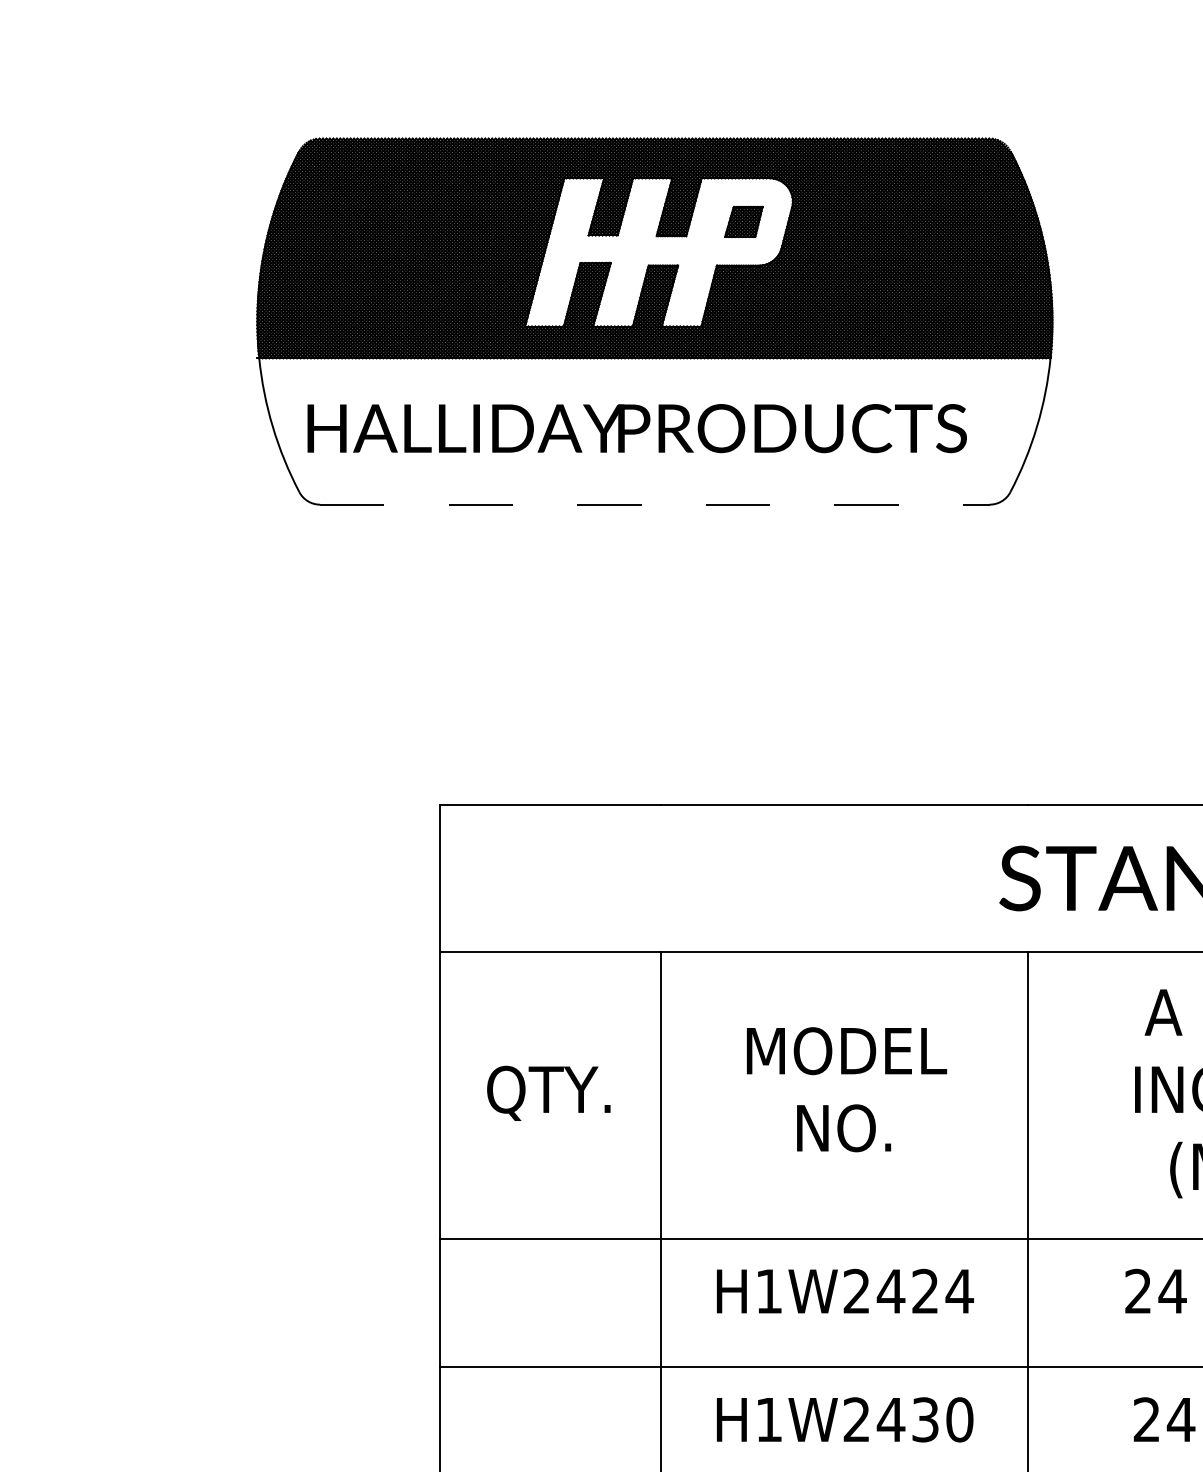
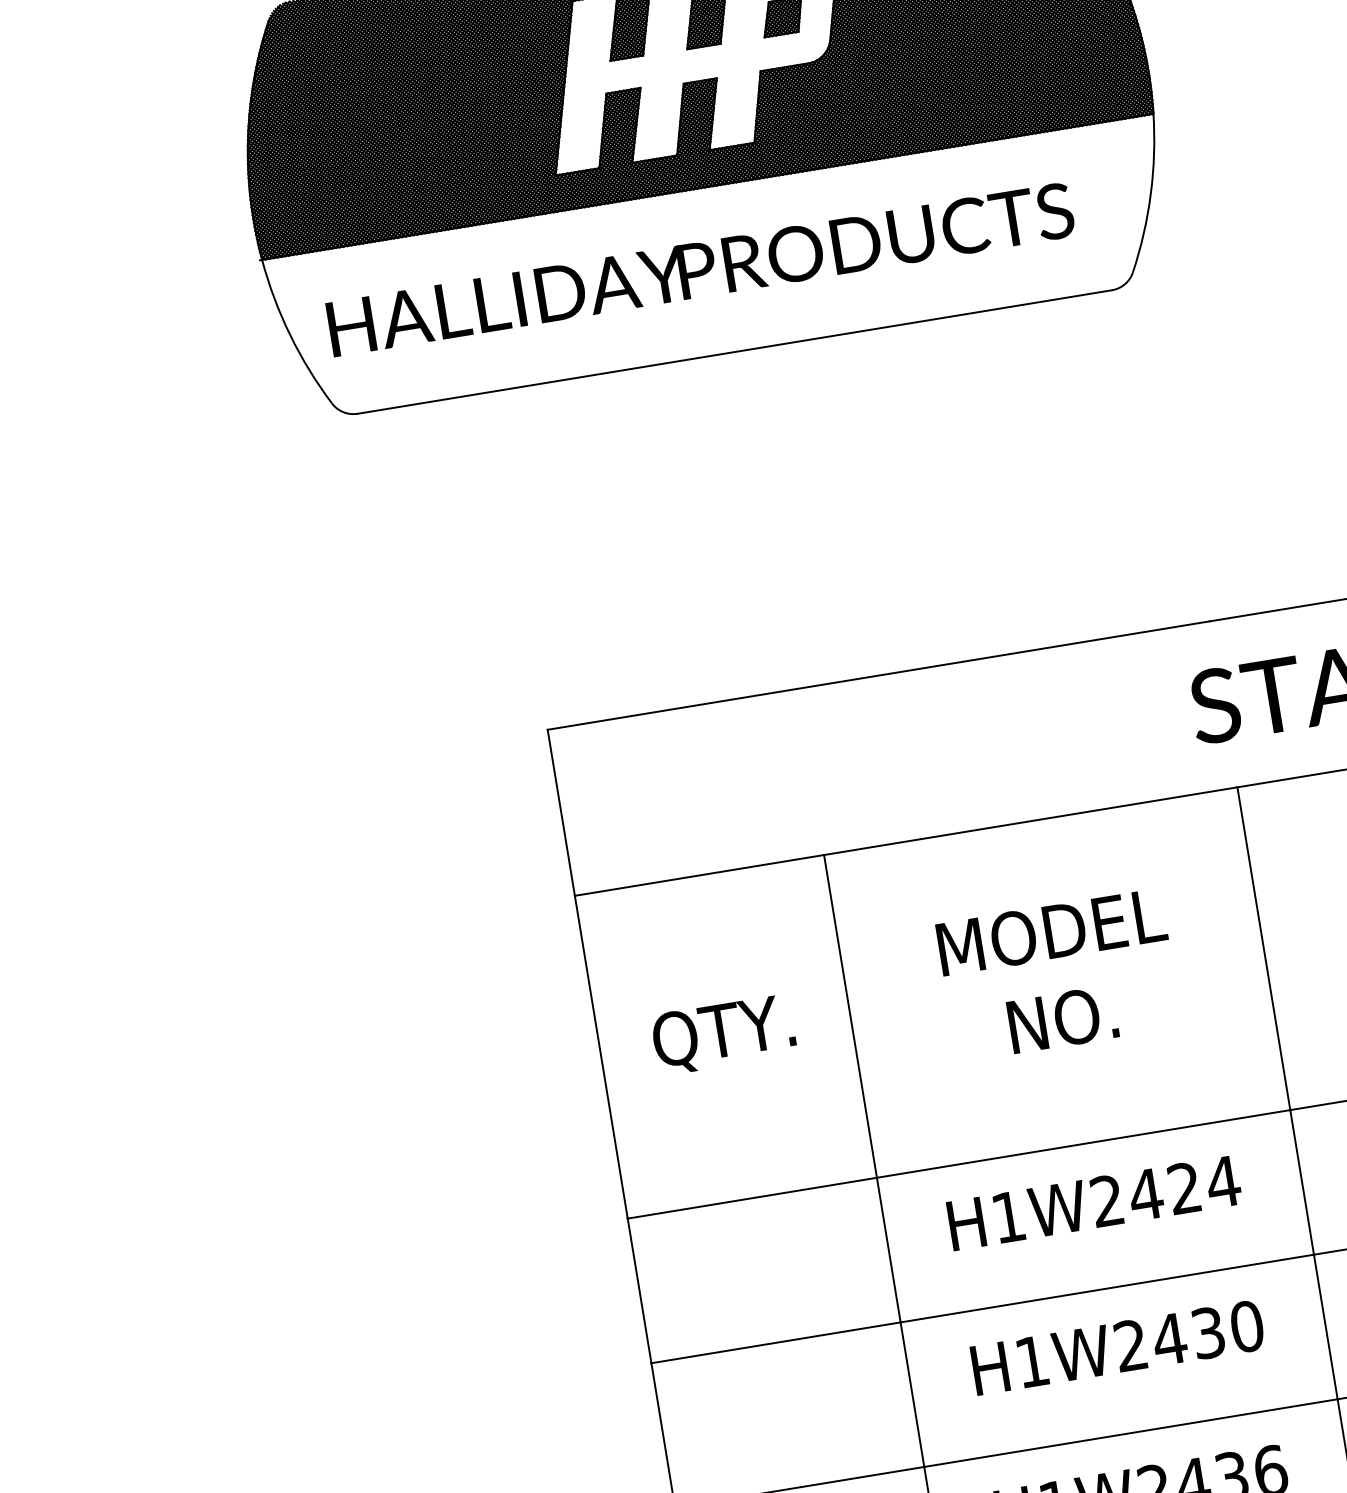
line: (654, 504) -> (734, 351), dashed -> solid

